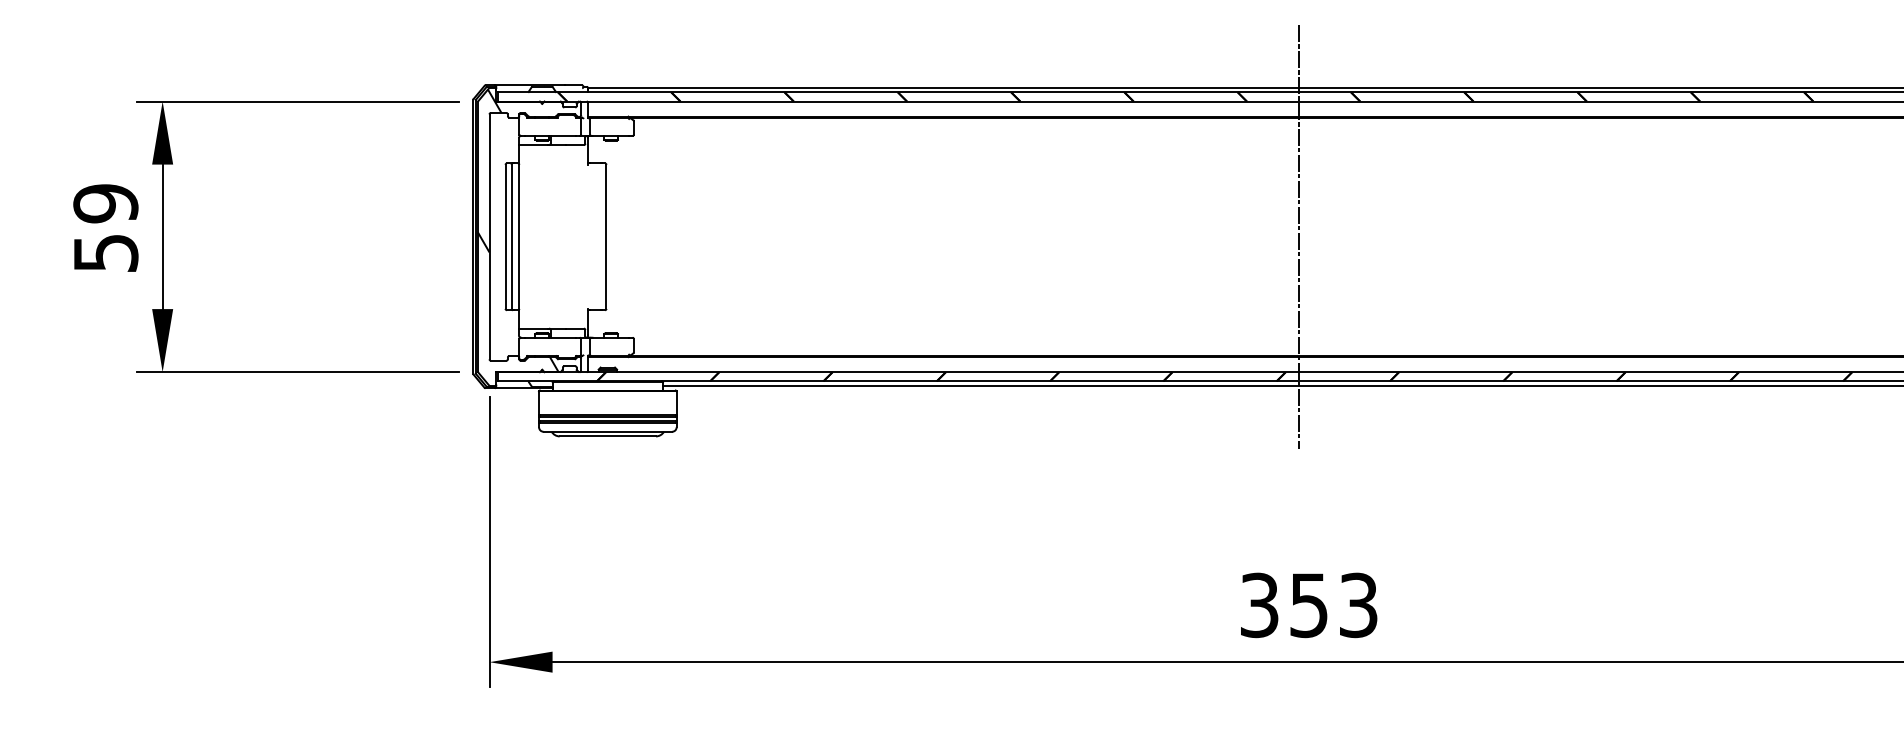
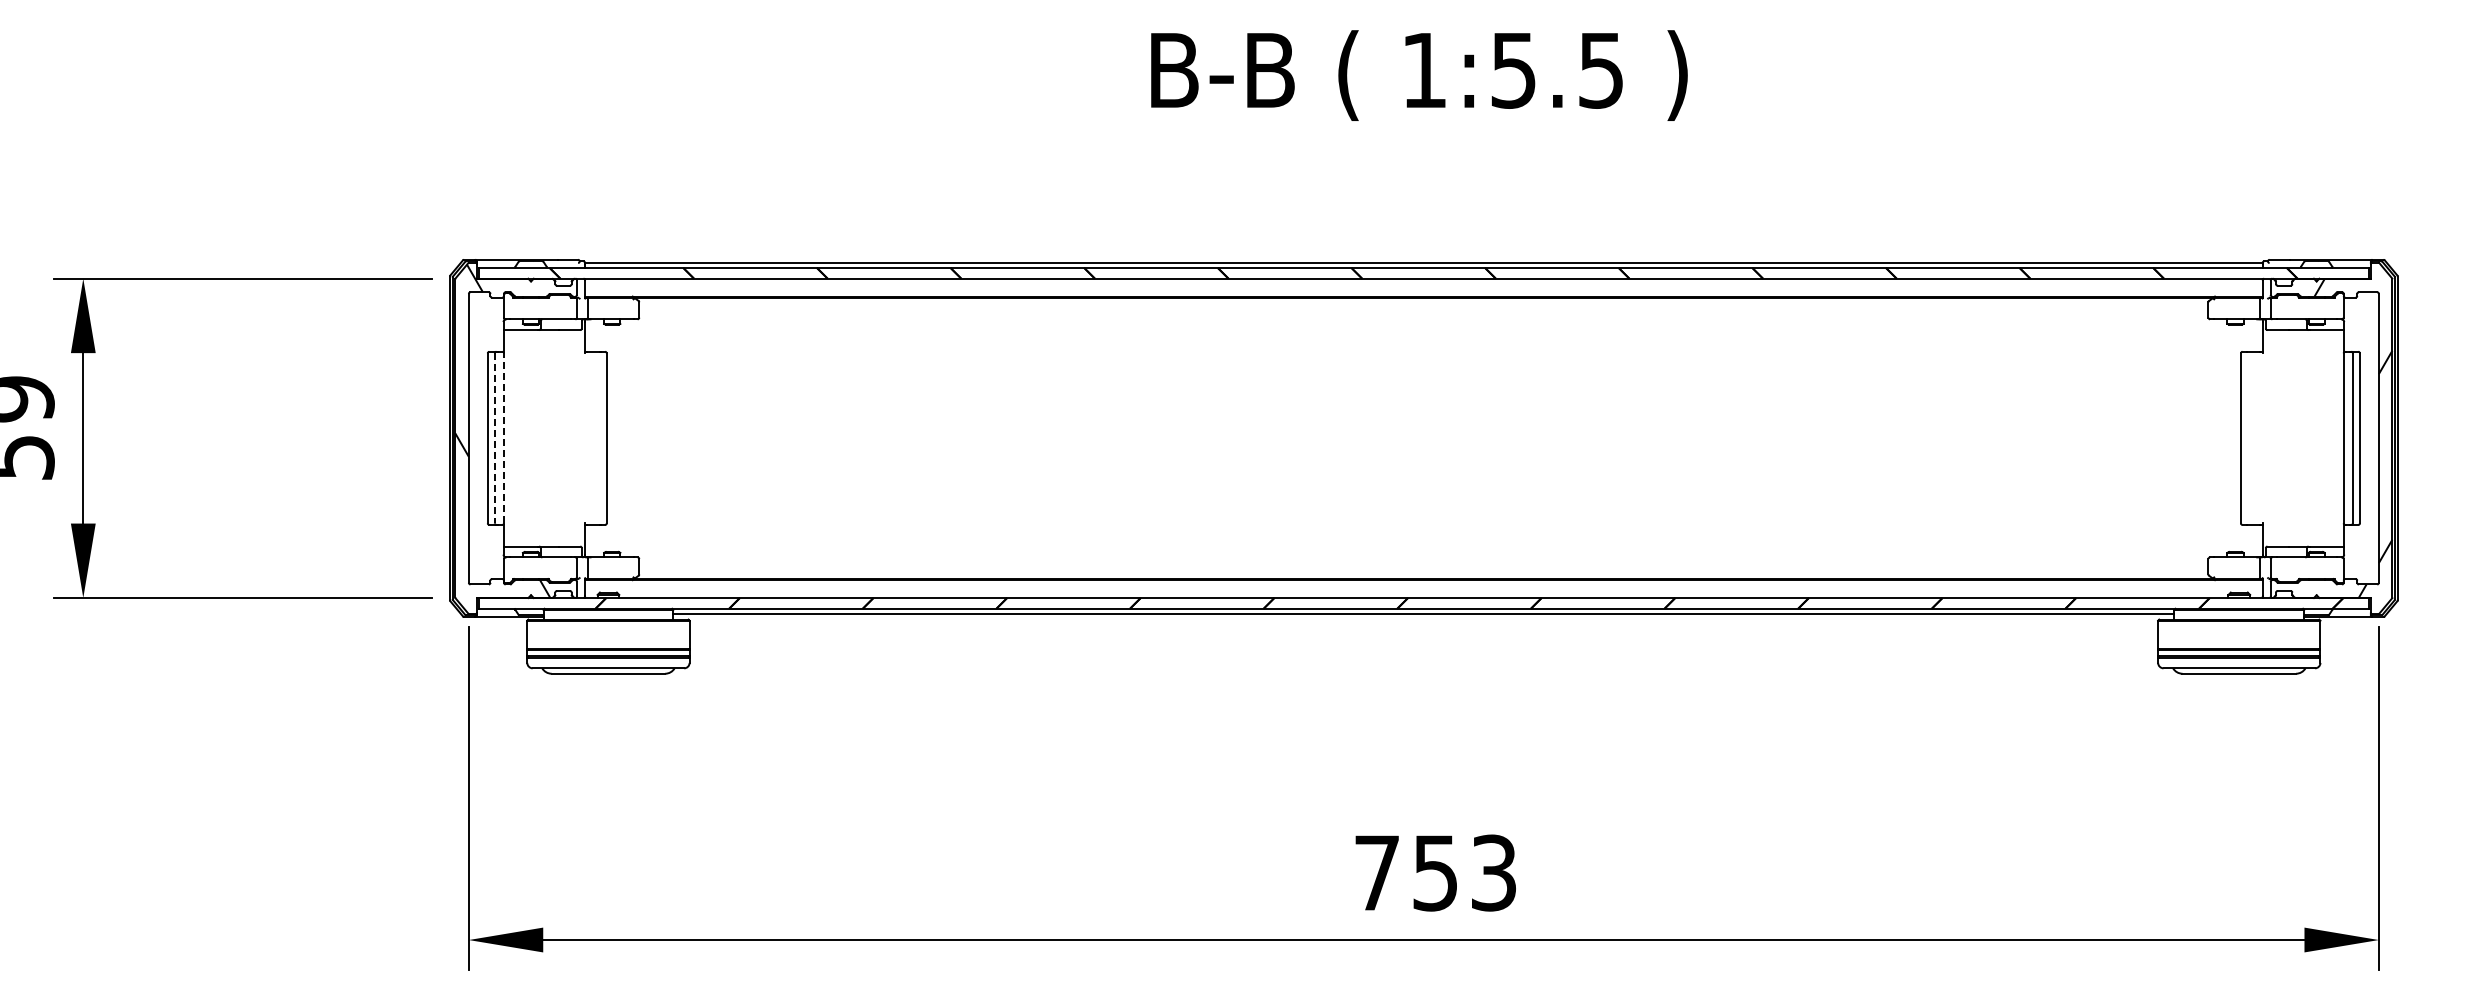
line: (511, 236) -> (494, 438), solid -> dashed
line: (519, 236) -> (504, 438), solid -> dashed
line: (1298, 236) -> (1423, 438), removed
text: (1259, 604) -> (1377, 872), 353 -> 753

